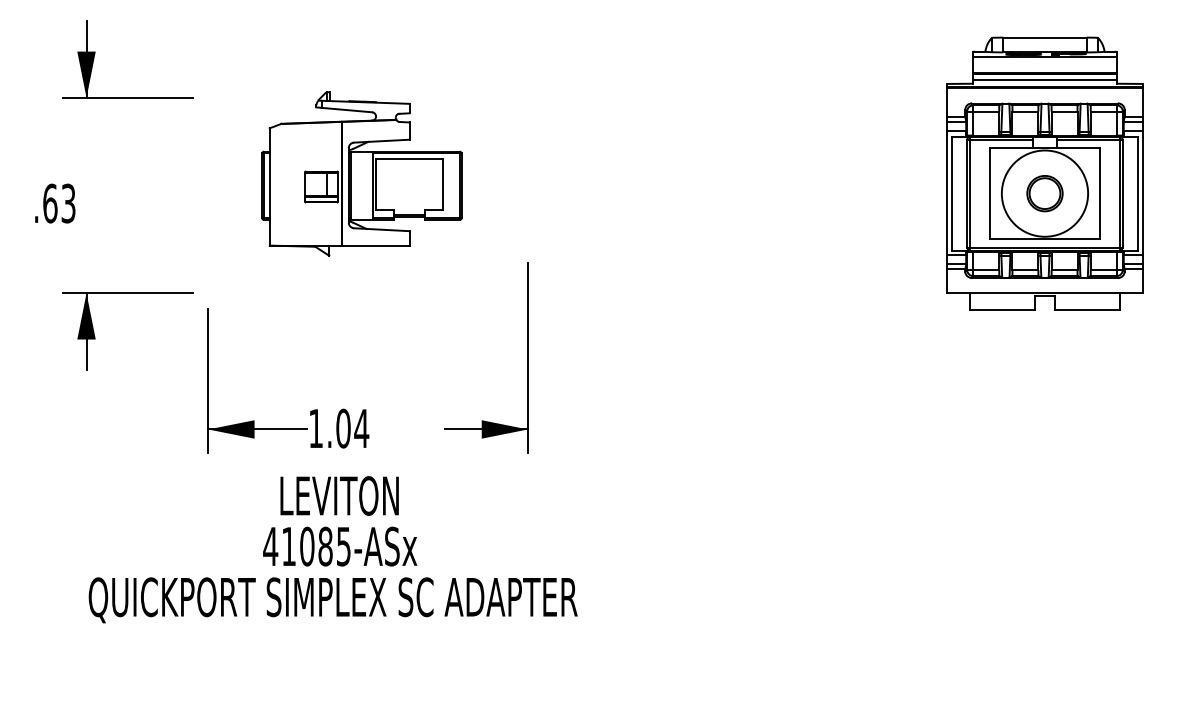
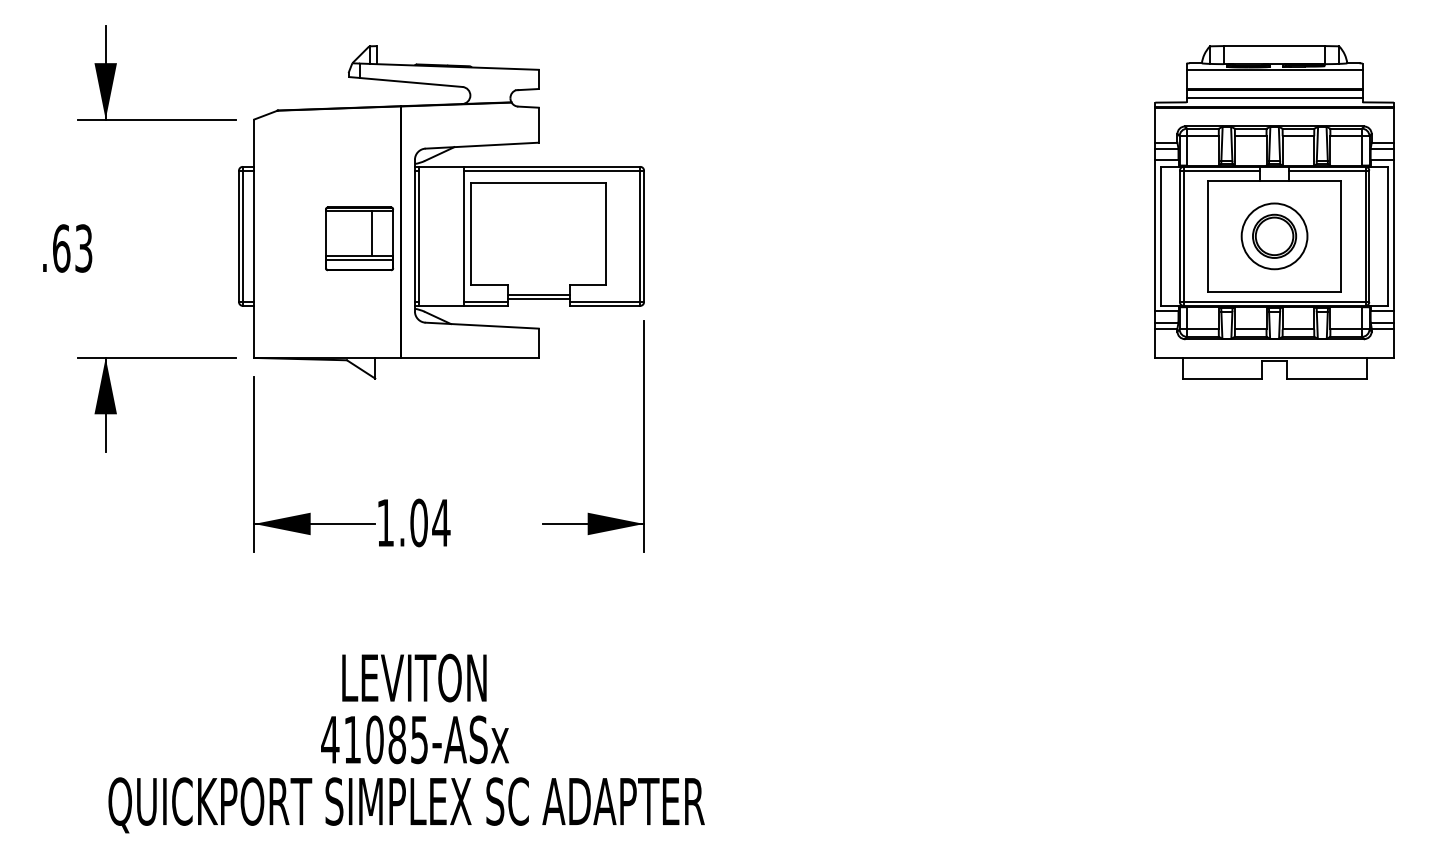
part: (361, 174) -> (441, 212), size x1.67
circle: (1044, 193) -> (1274, 236), size x0.62
text: (333, 549) -> (406, 743), moved

